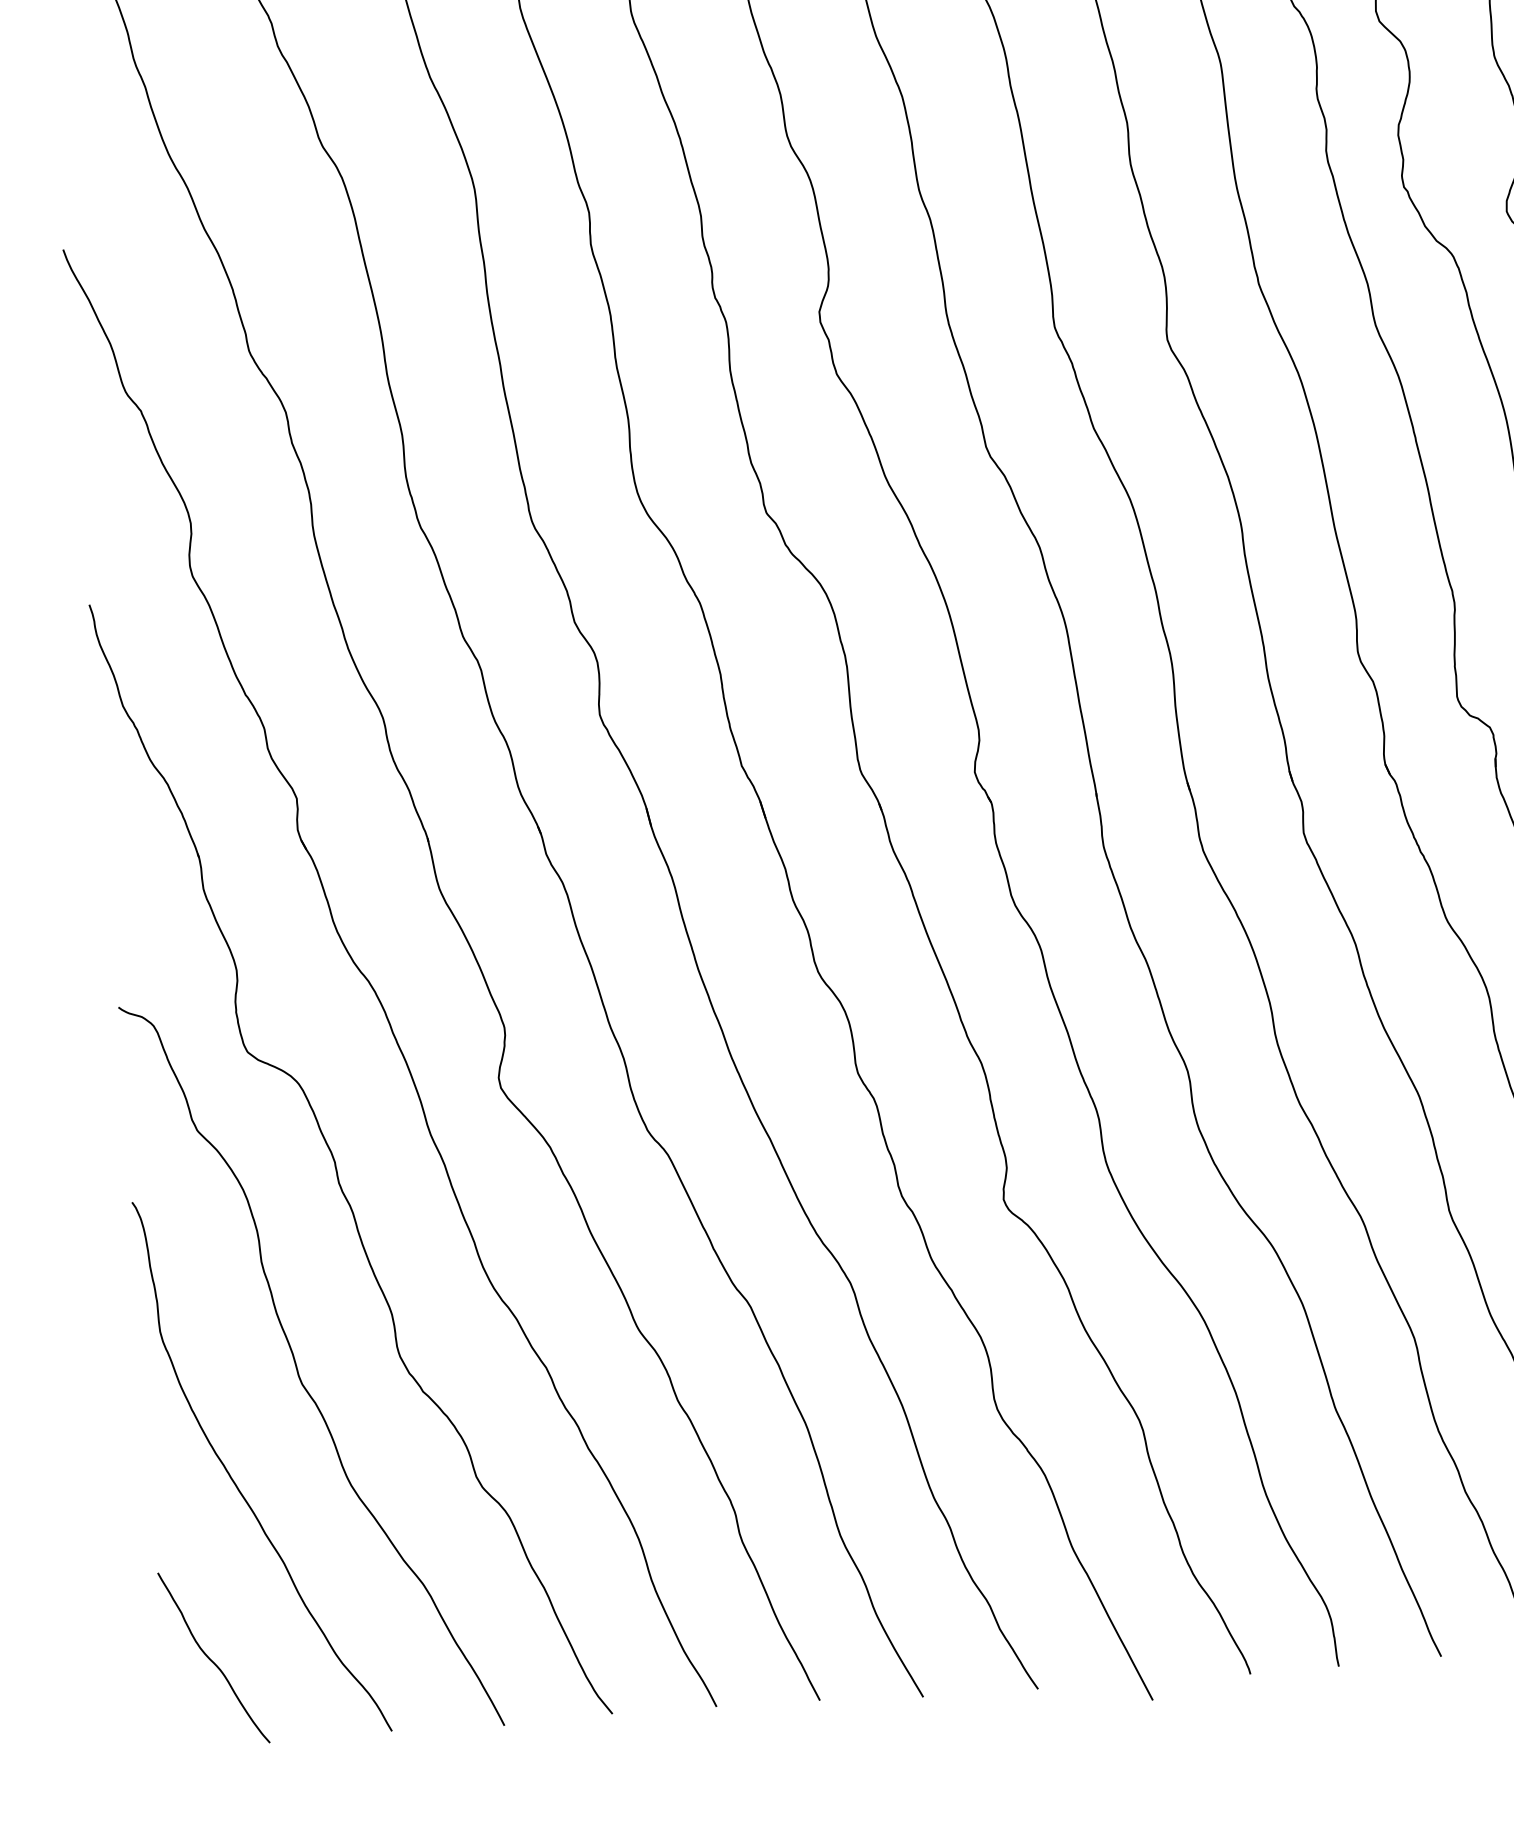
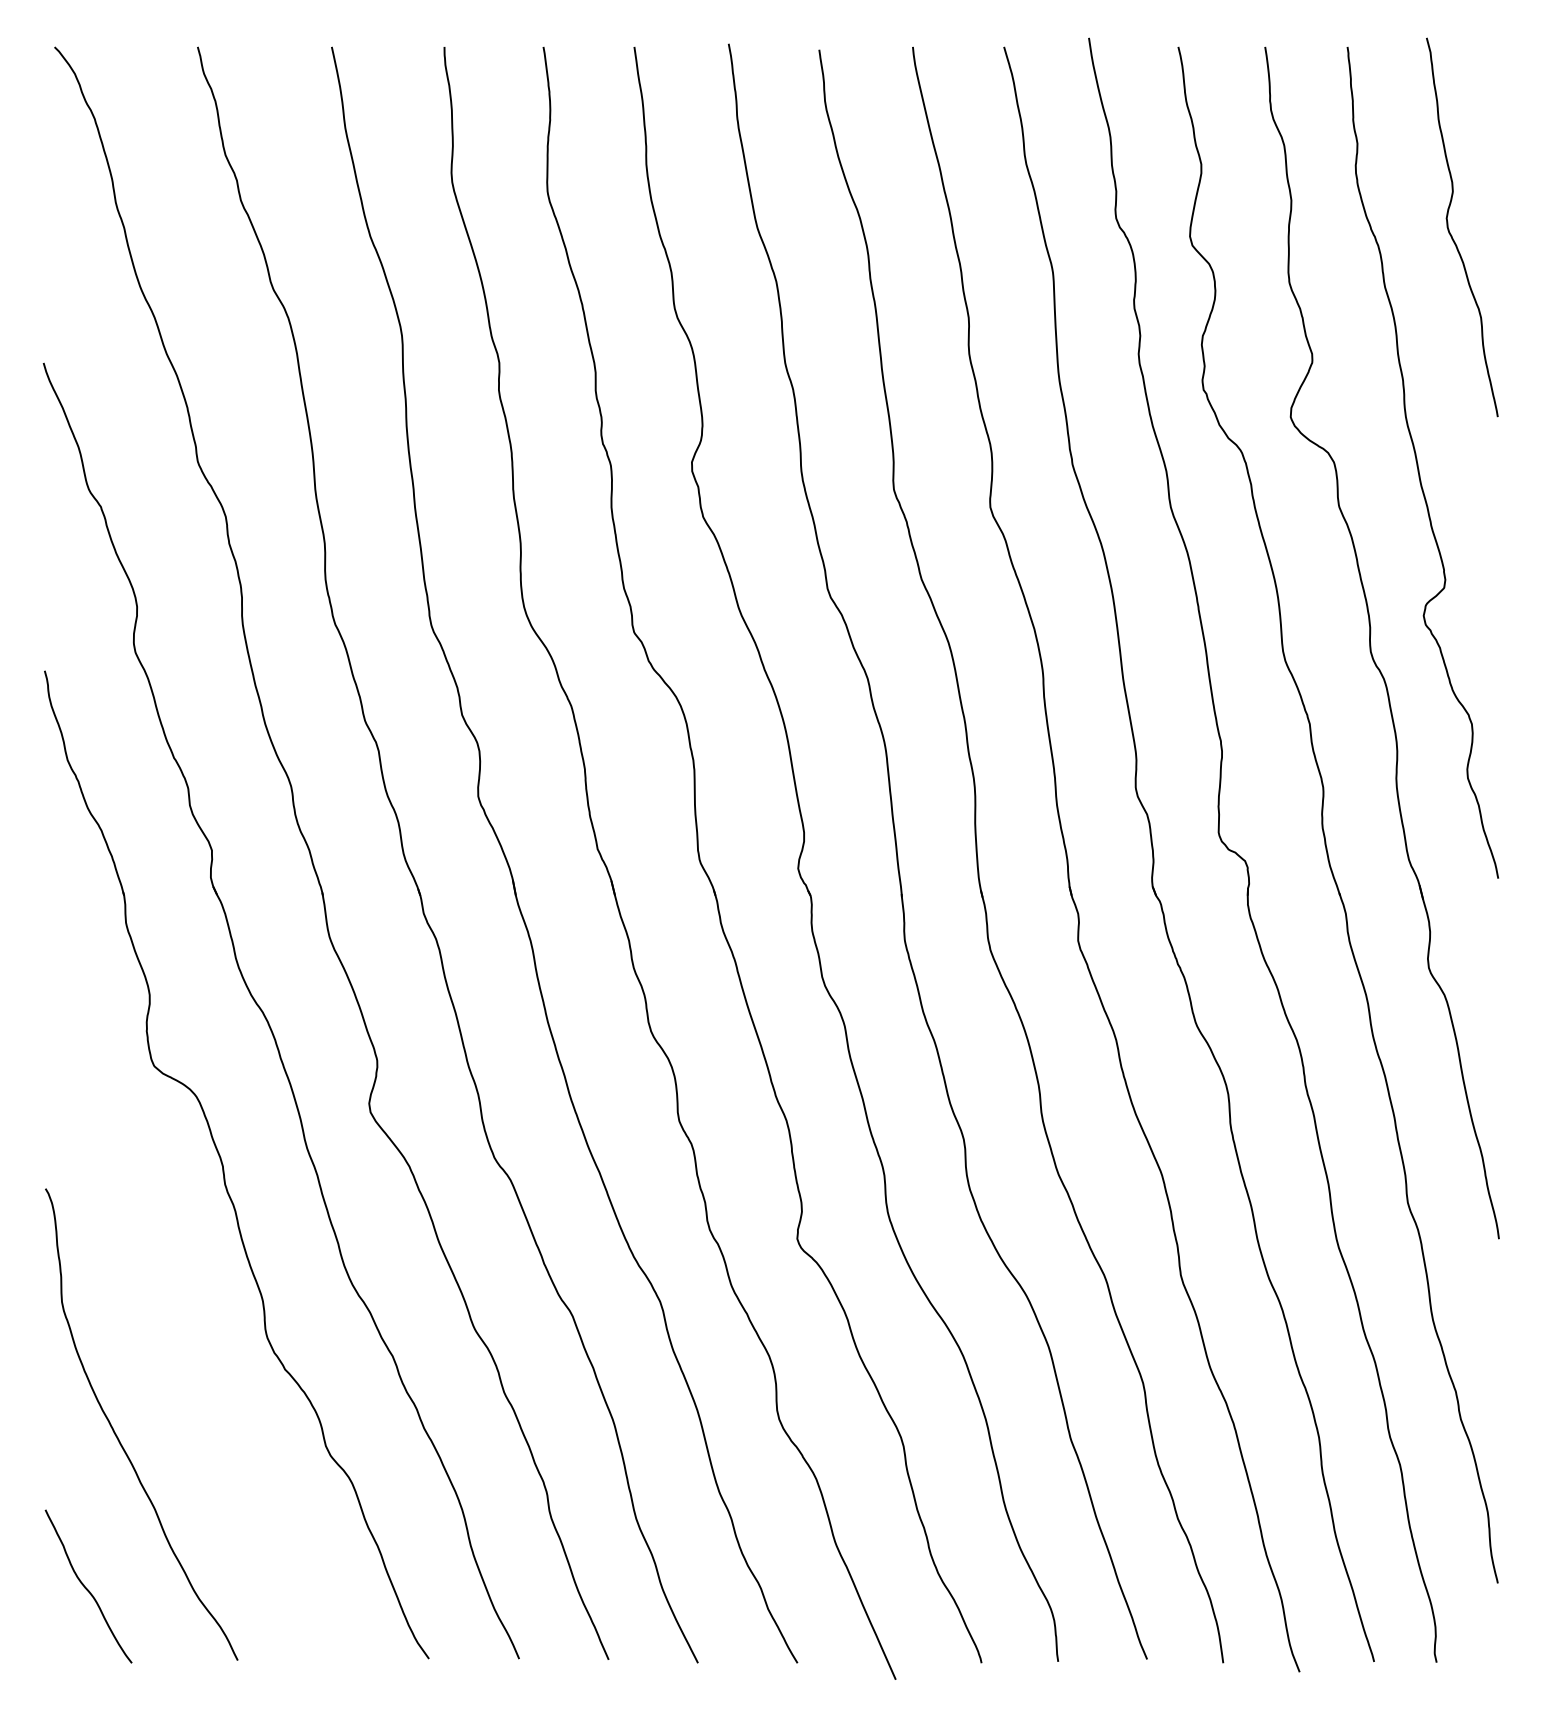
curve: (297, 1366) -> (178, 1340), removed

